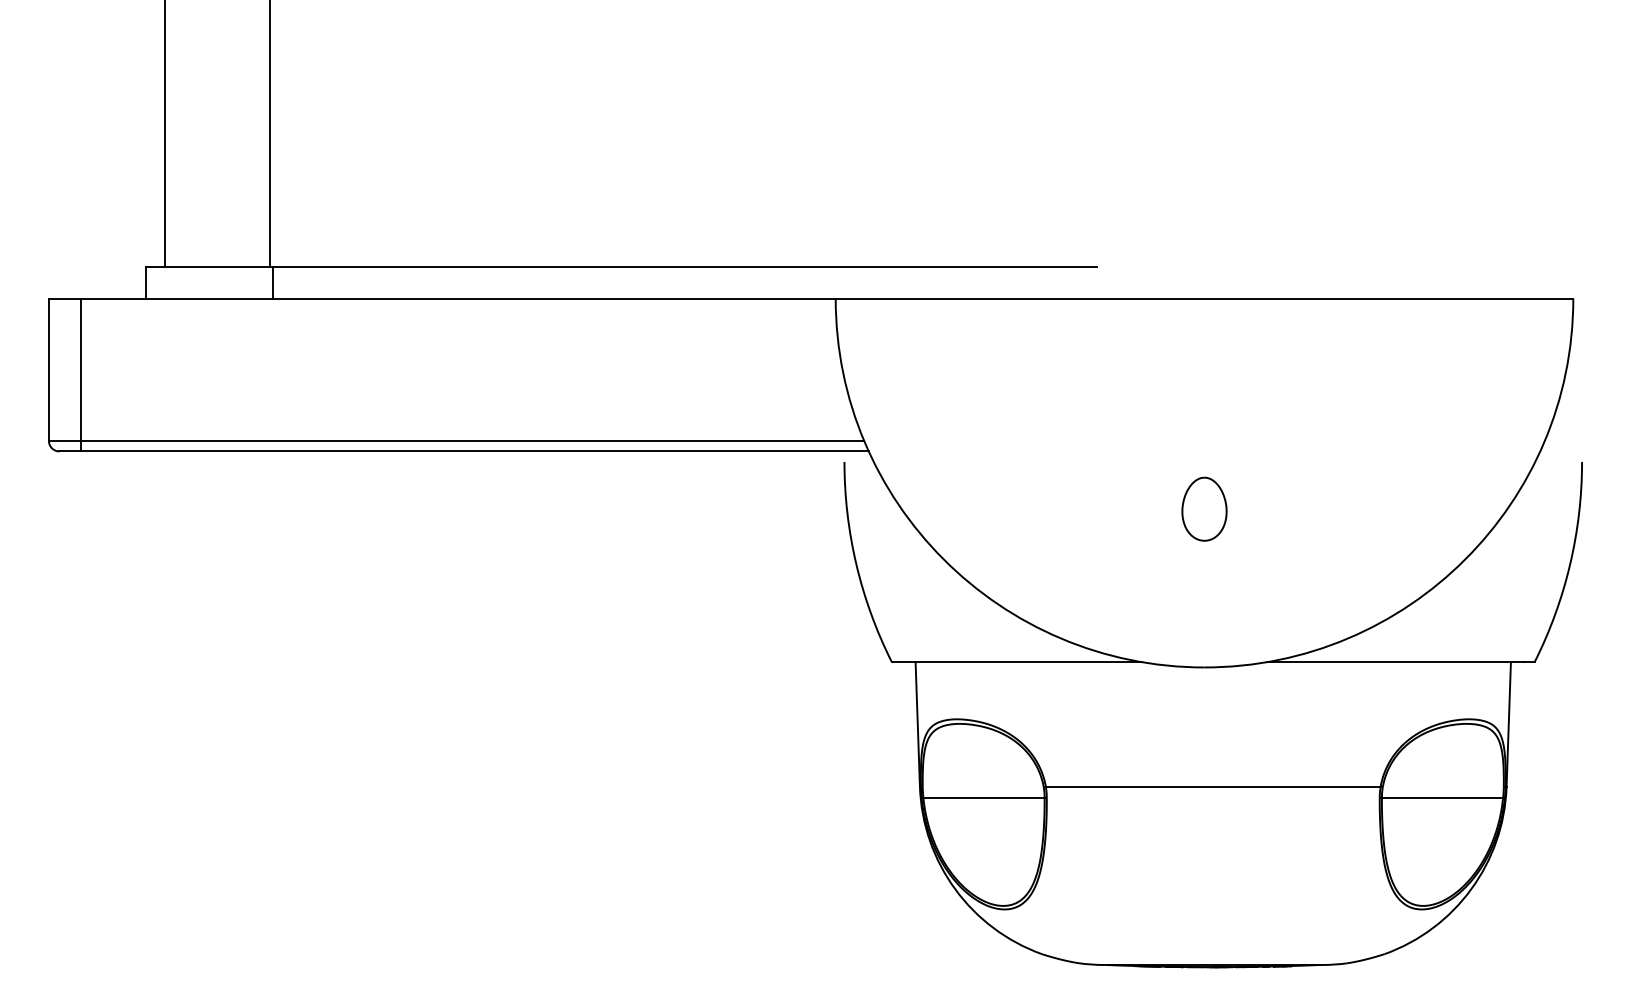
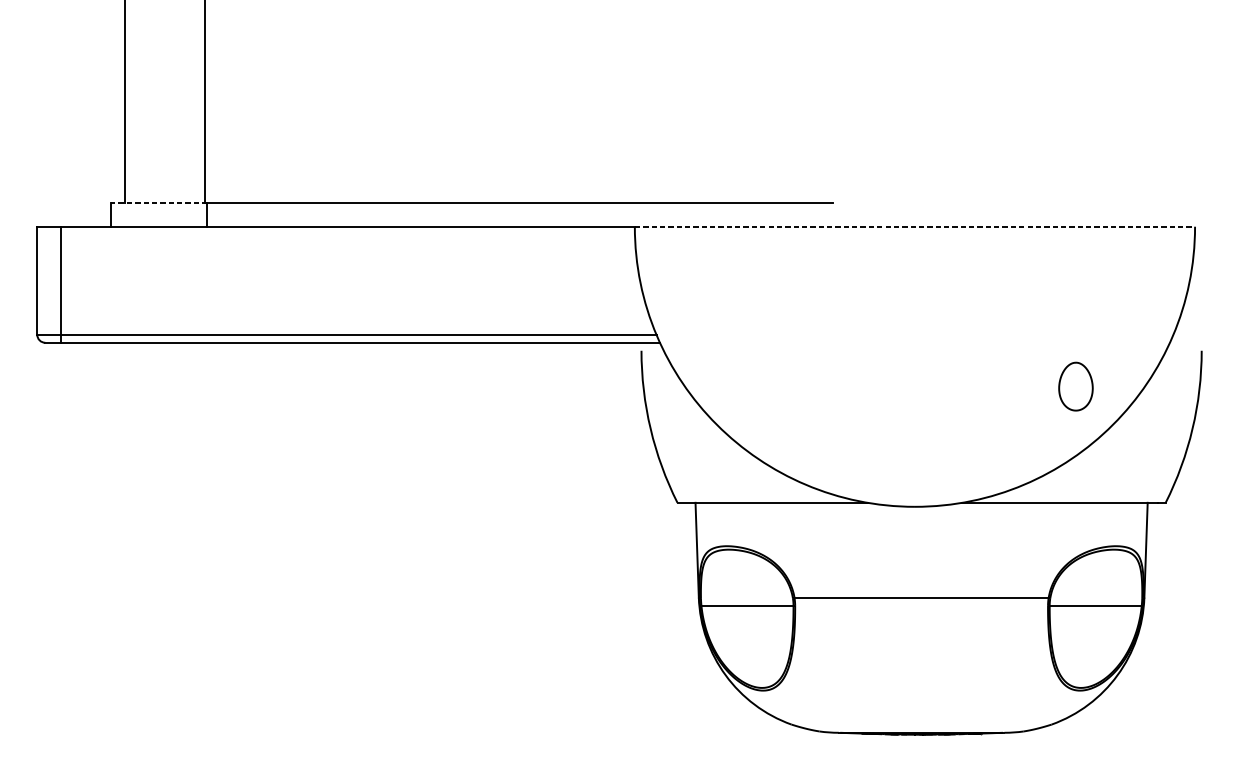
line: (209, 267) -> (159, 203), solid -> dashed
line: (1204, 298) -> (914, 226), solid -> dashed
part: (1204, 508) -> (1075, 386), moved

